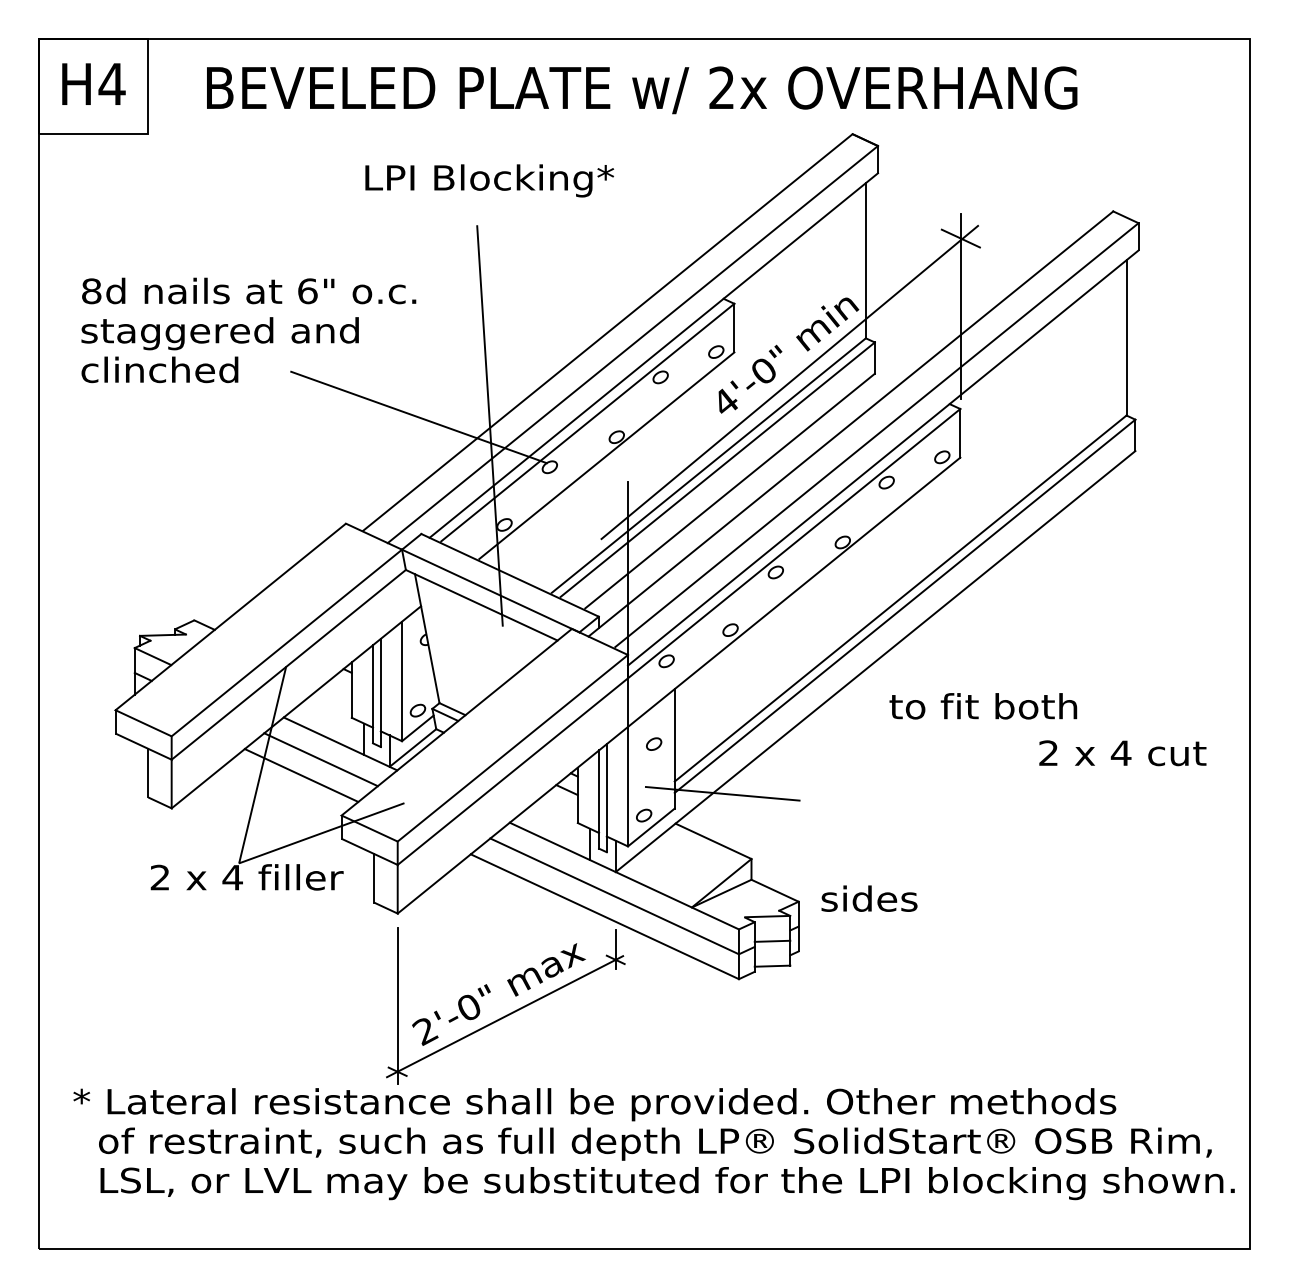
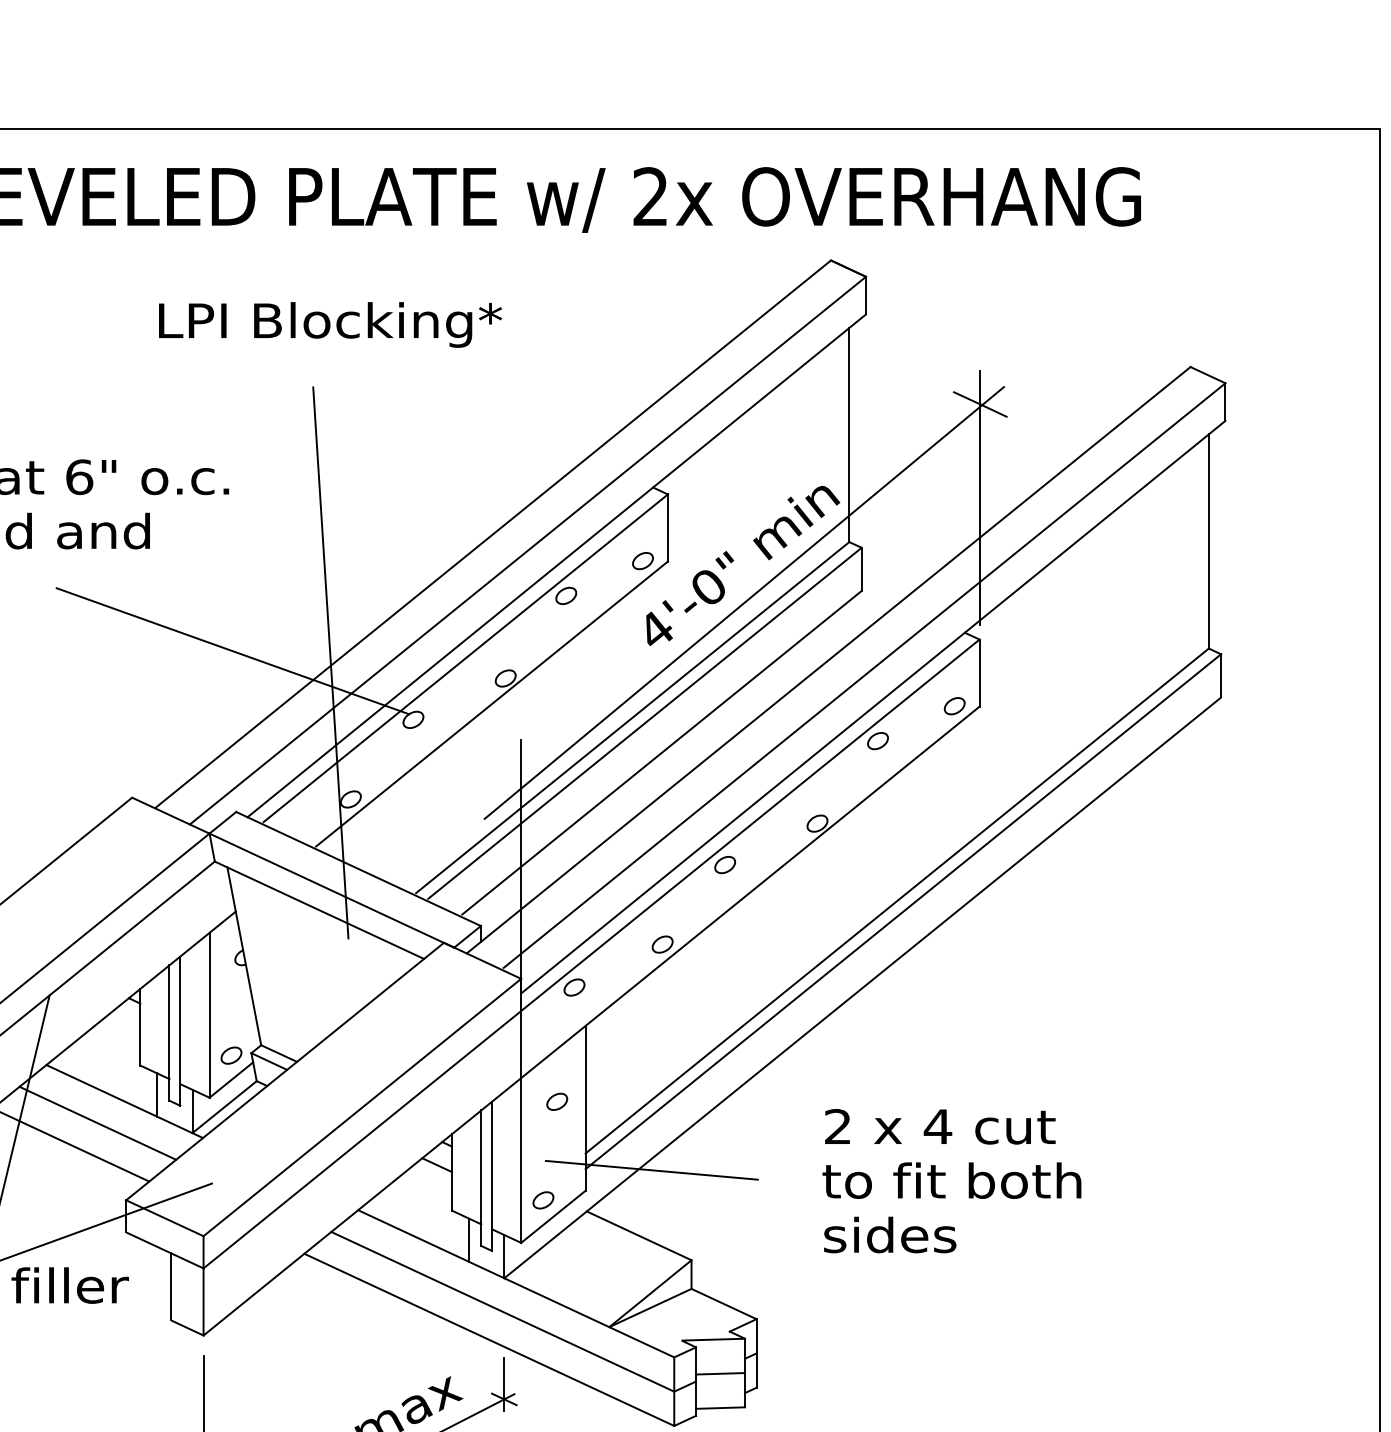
text: (983, 706) -> (952, 1180), moved
text: (1122, 753) -> (939, 1127), moved
text: (869, 898) -> (890, 1234), moved

